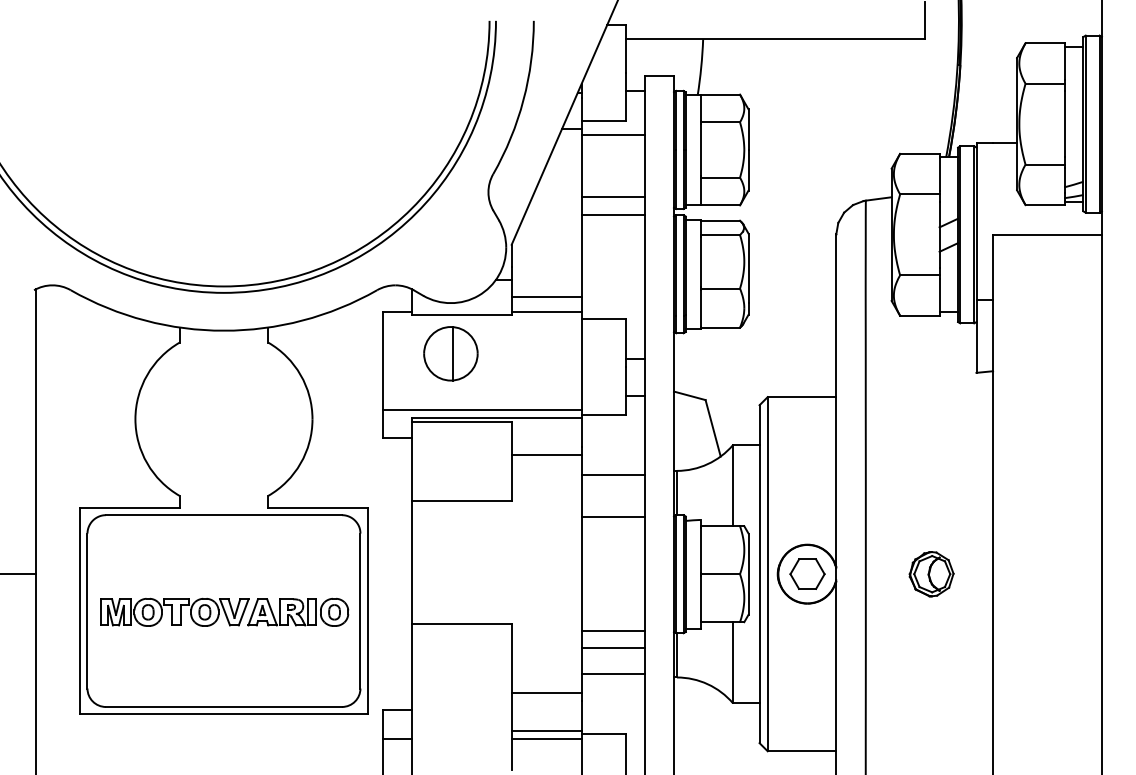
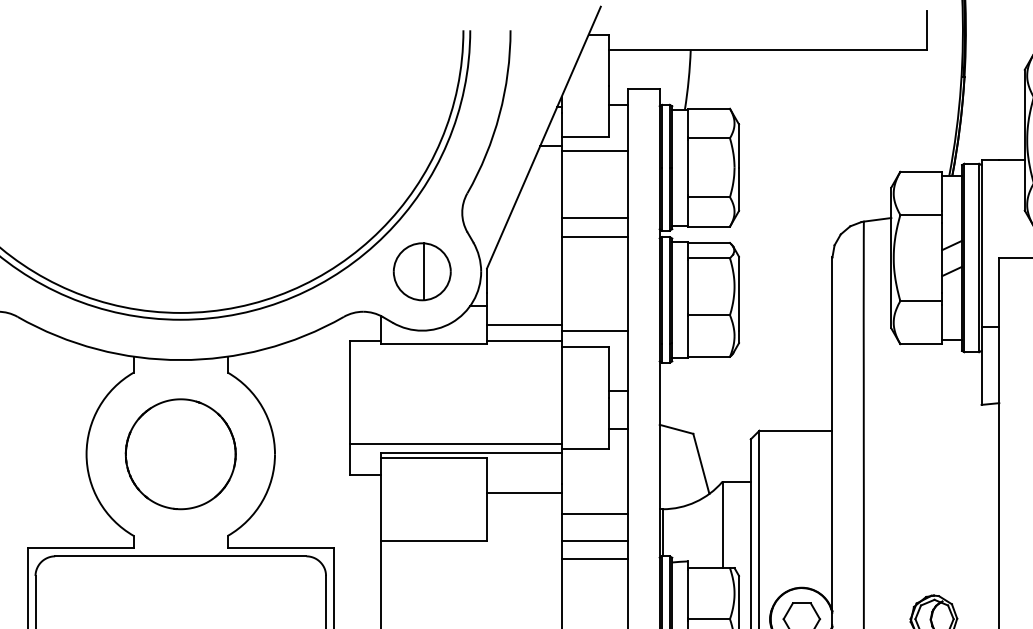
line: (612, 303) -> (594, 331), added
part: (450, 353) -> (421, 271), moved
part: (223, 418) -> (180, 453), added
line: (612, 500) -> (594, 540), added

